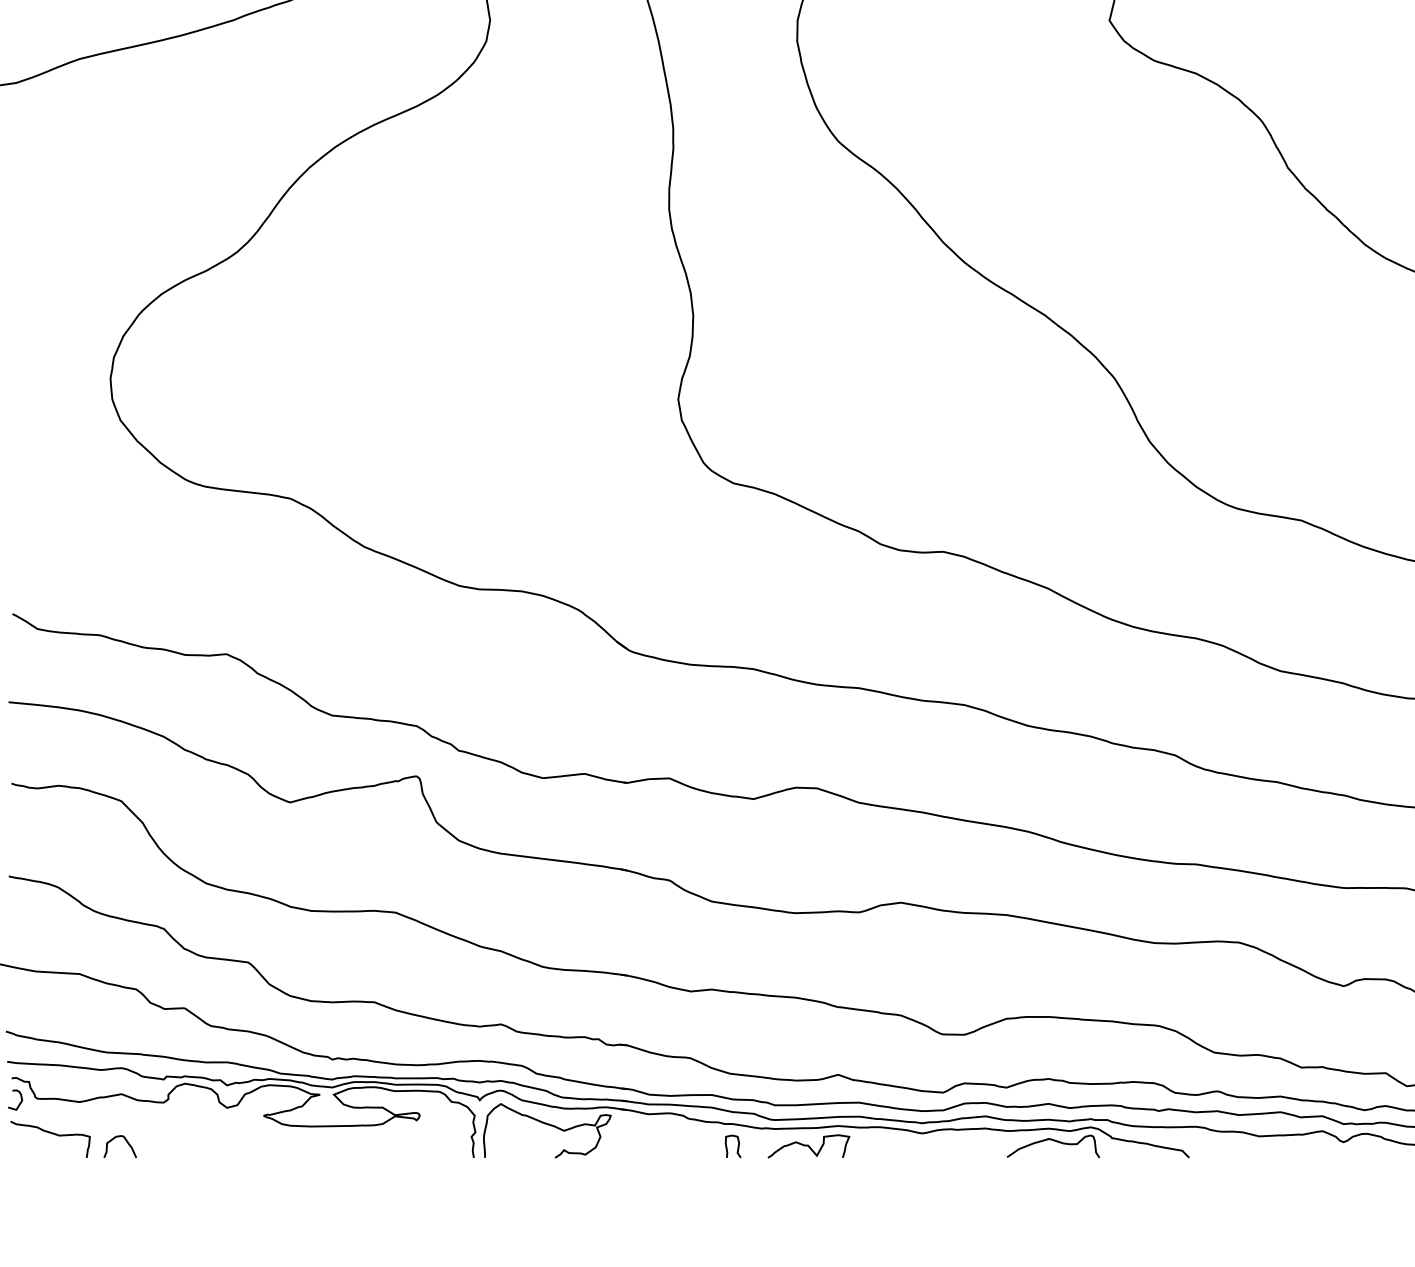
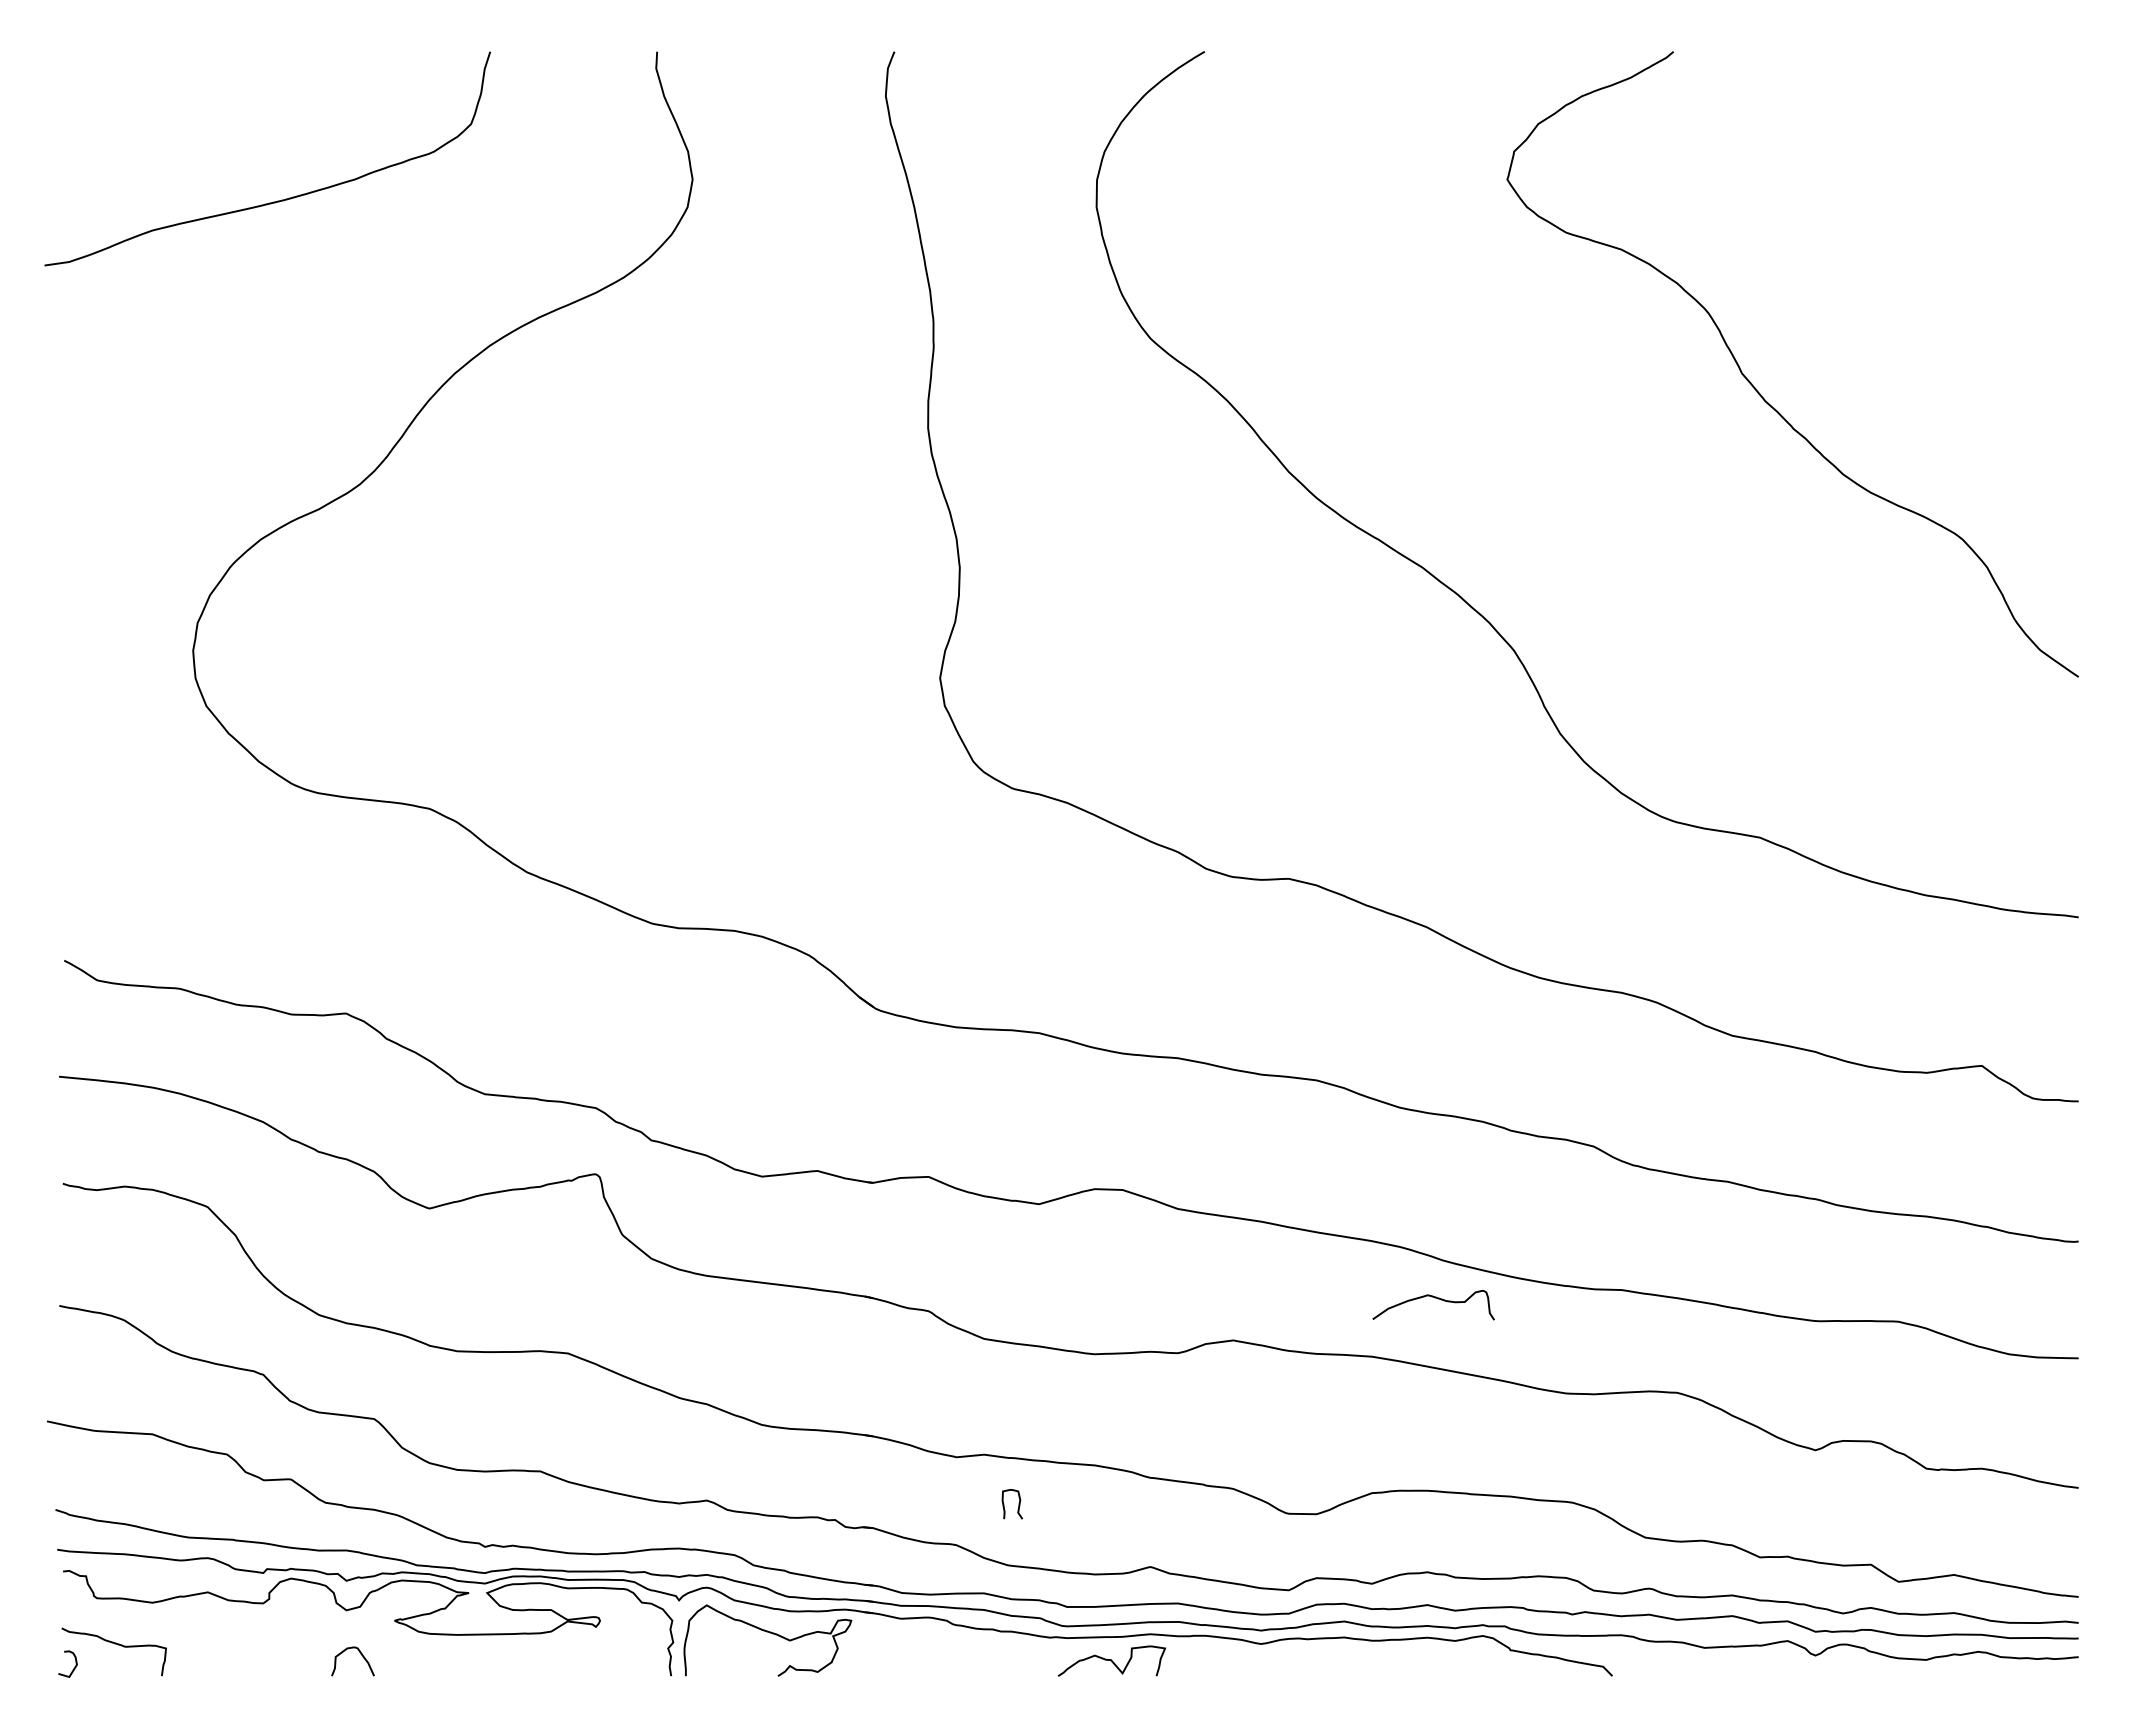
curve: (20, 1101) -> (74, 1666), moved
curve: (125, 1141) -> (360, 1654), moved
curve: (1054, 1141) -> (1434, 1298), moved
curve: (737, 1146) -> (1018, 1504), moved

